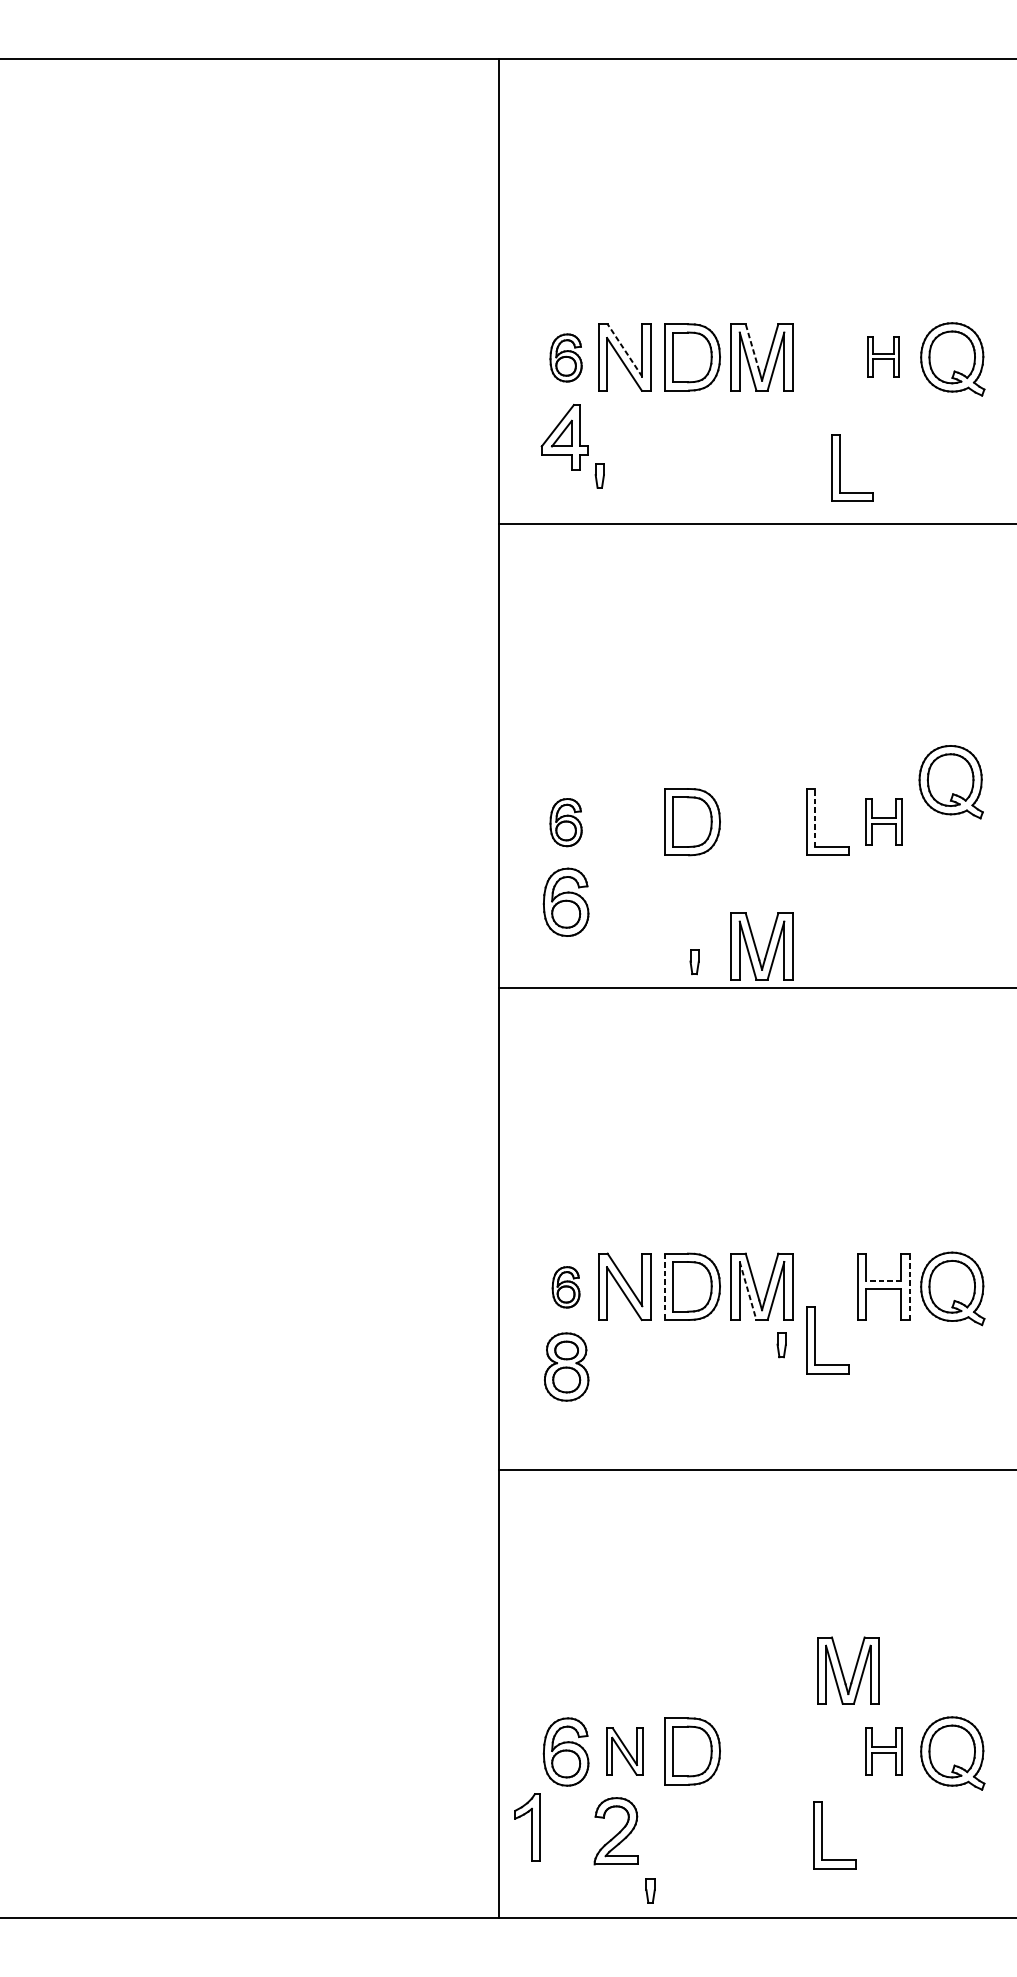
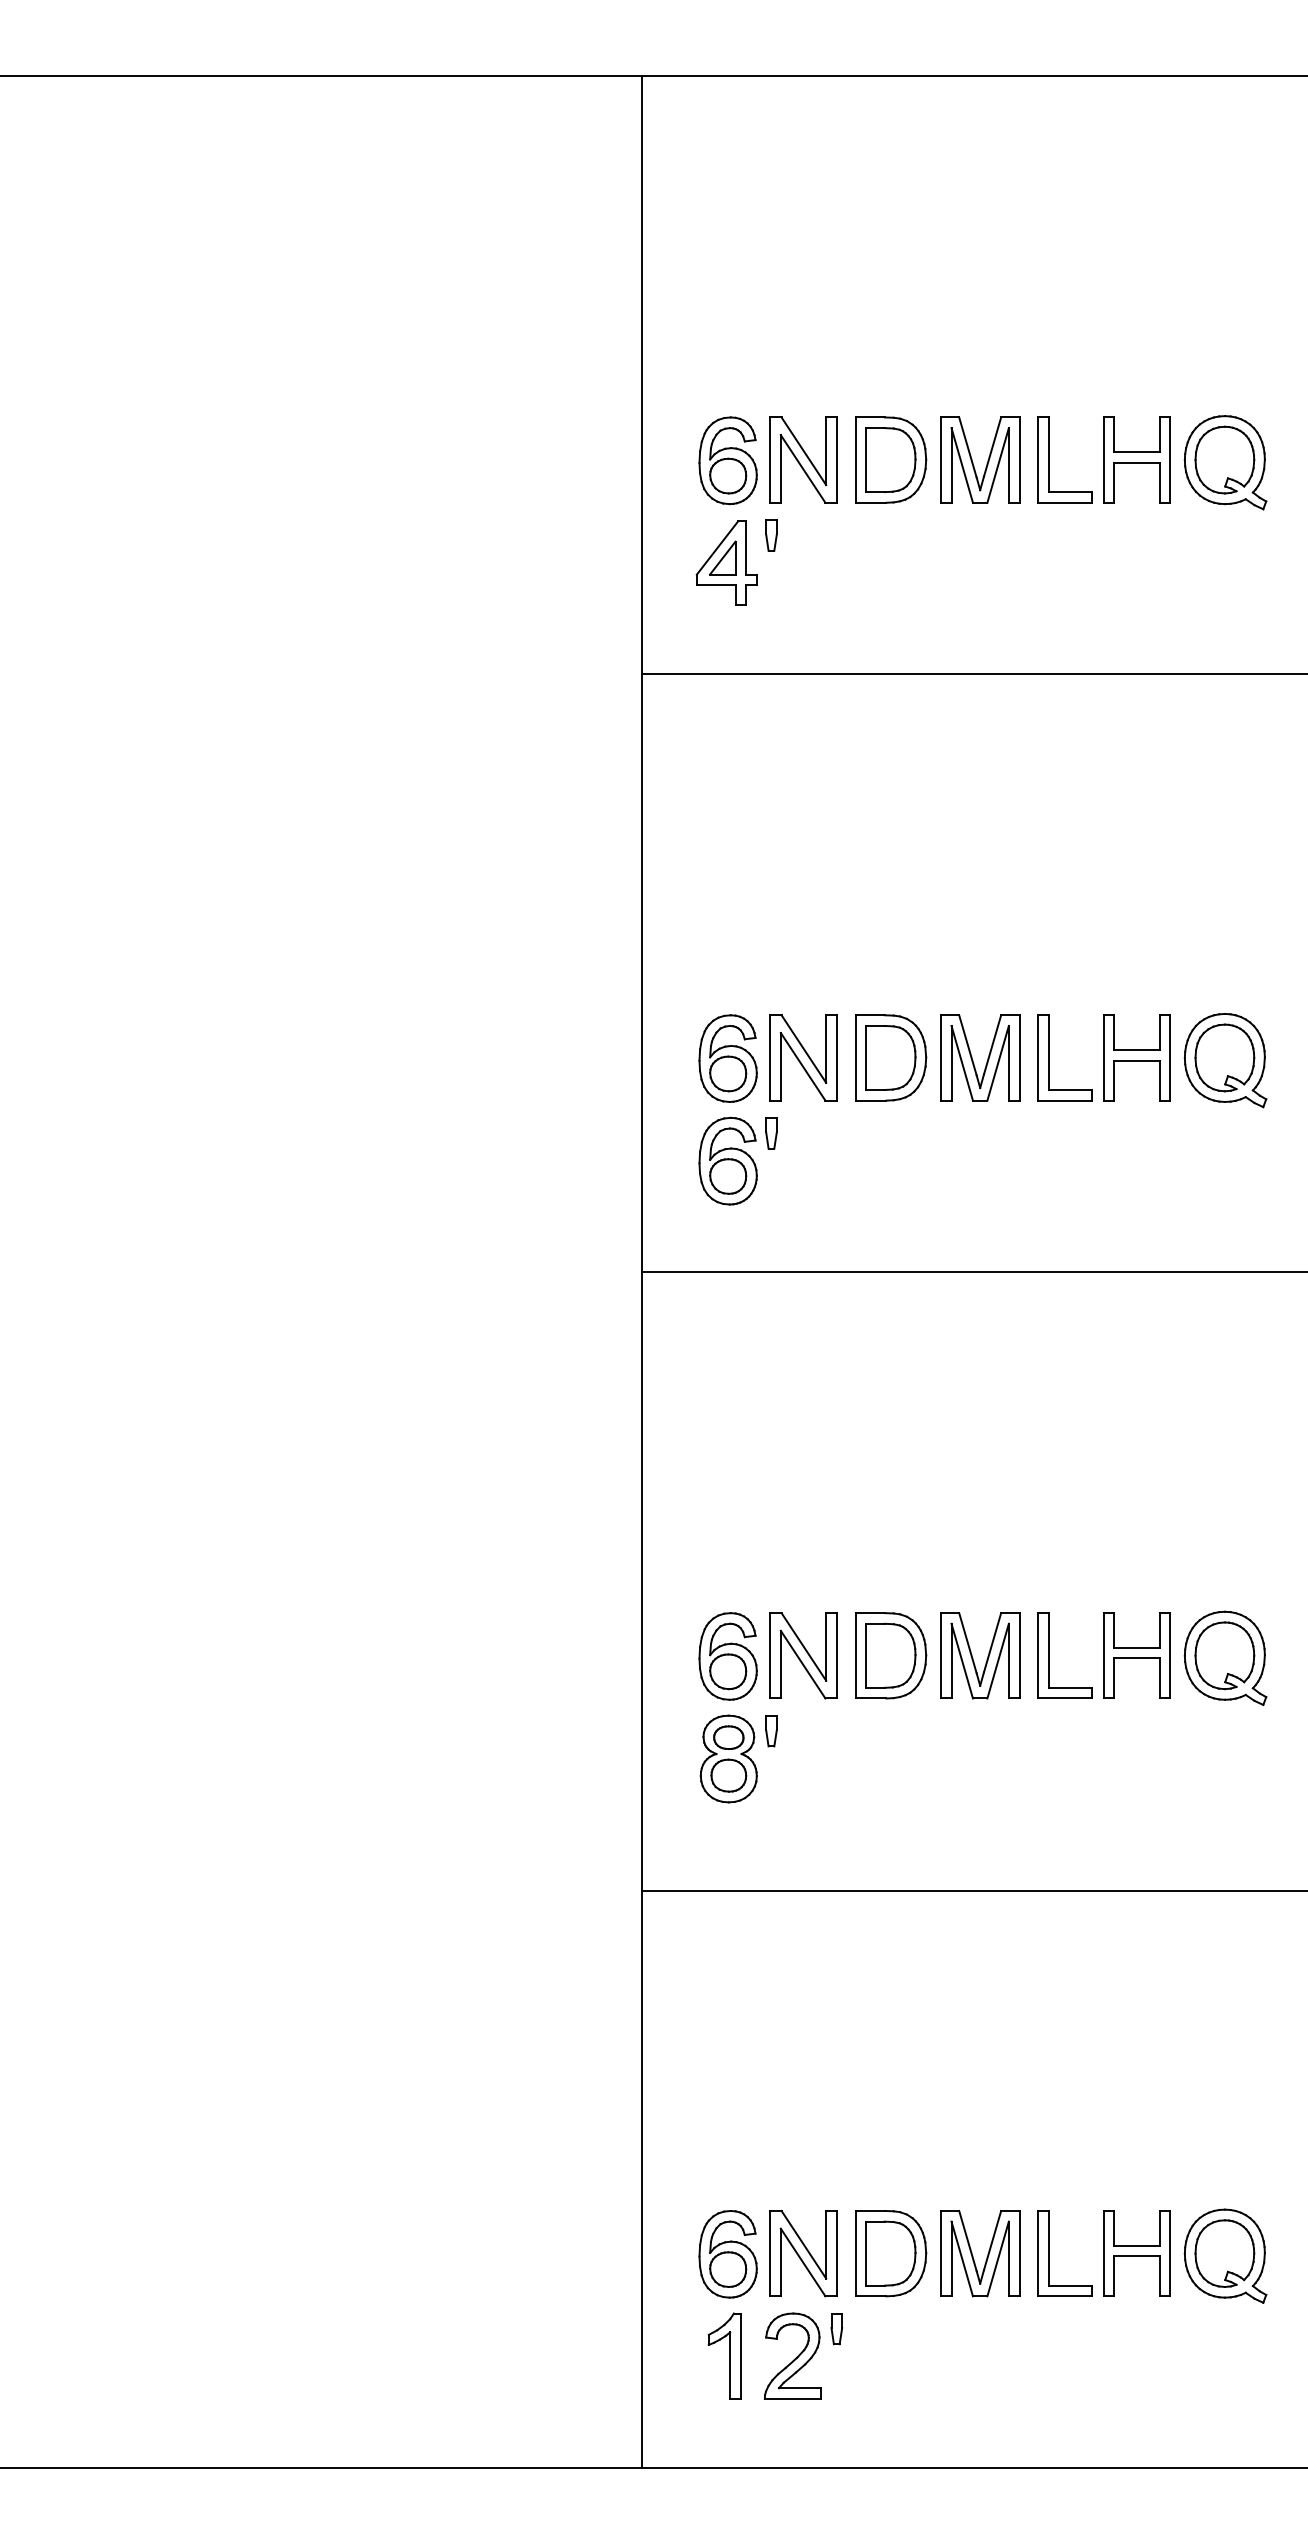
line: (752, 347) -> (967, 447), dashed -> solid
line: (624, 349) -> (803, 450), dashed -> solid
part: (883, 356) -> (1136, 459), size x1.67
part: (565, 357) -> (727, 460), size x1.43
part: (840, 467) -> (1049, 459), moved
part: (599, 475) -> (771, 535), moved
part: (951, 782) -> (1225, 1060), moved
line: (815, 817) -> (1048, 1052), dashed -> solid
part: (624, 821) -> (803, 1057), added
part: (883, 821) -> (1136, 1057), size x1.43
part: (565, 822) -> (727, 1058), size x1.43
part: (767, 946) -> (987, 1058), moved
part: (694, 962) -> (771, 1133), moved
line: (883, 1280) -> (1136, 1647), dashed -> solid
line: (665, 1286) -> (855, 1655), dashed -> solid
line: (909, 1286) -> (1170, 1655), dashed -> solid
part: (565, 1287) -> (727, 1656), size x1.67
line: (748, 1291) -> (962, 1661), dashed -> solid
part: (815, 1340) -> (1049, 1655), moved
part: (781, 1345) -> (771, 1731), moved
part: (854, 1670) -> (987, 2253), moved
part: (624, 1751) -> (803, 2253), size x1.43
part: (883, 1751) -> (1136, 2253), size x1.43
part: (527, 1826) -> (724, 2355), moved
part: (822, 1835) -> (1049, 2253), moved
part: (650, 1891) -> (836, 2329), moved

